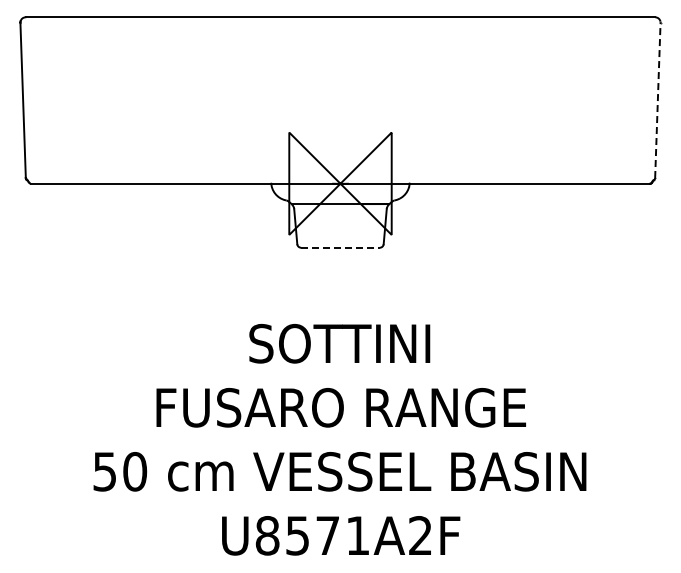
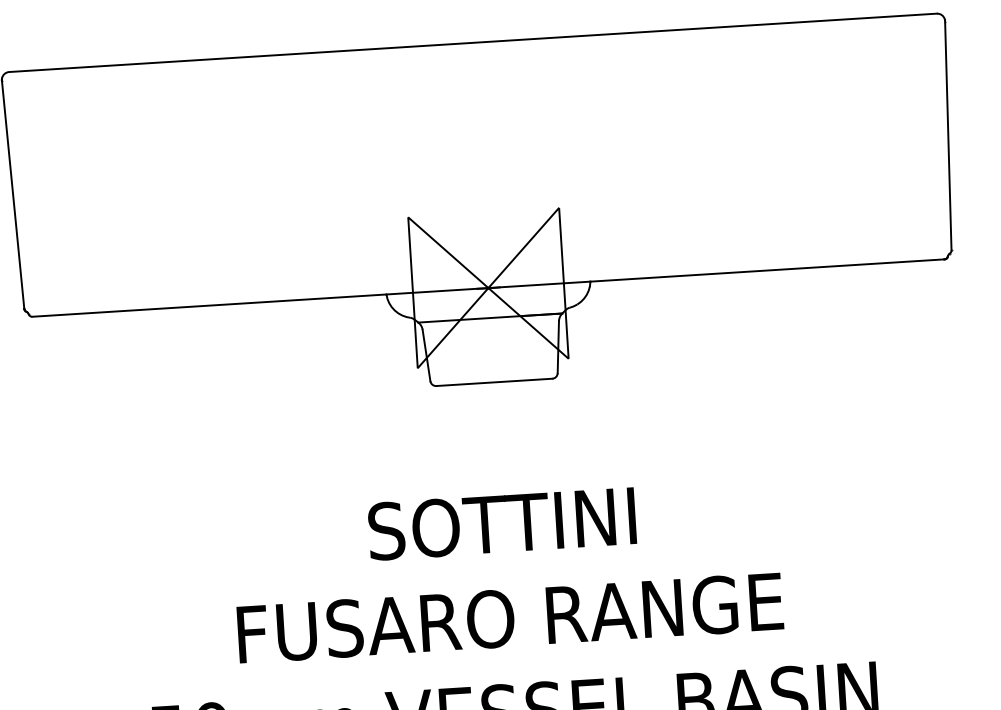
line: (657, 100) -> (947, 136), dashed -> solid
line: (340, 247) -> (494, 382), dashed -> solid

